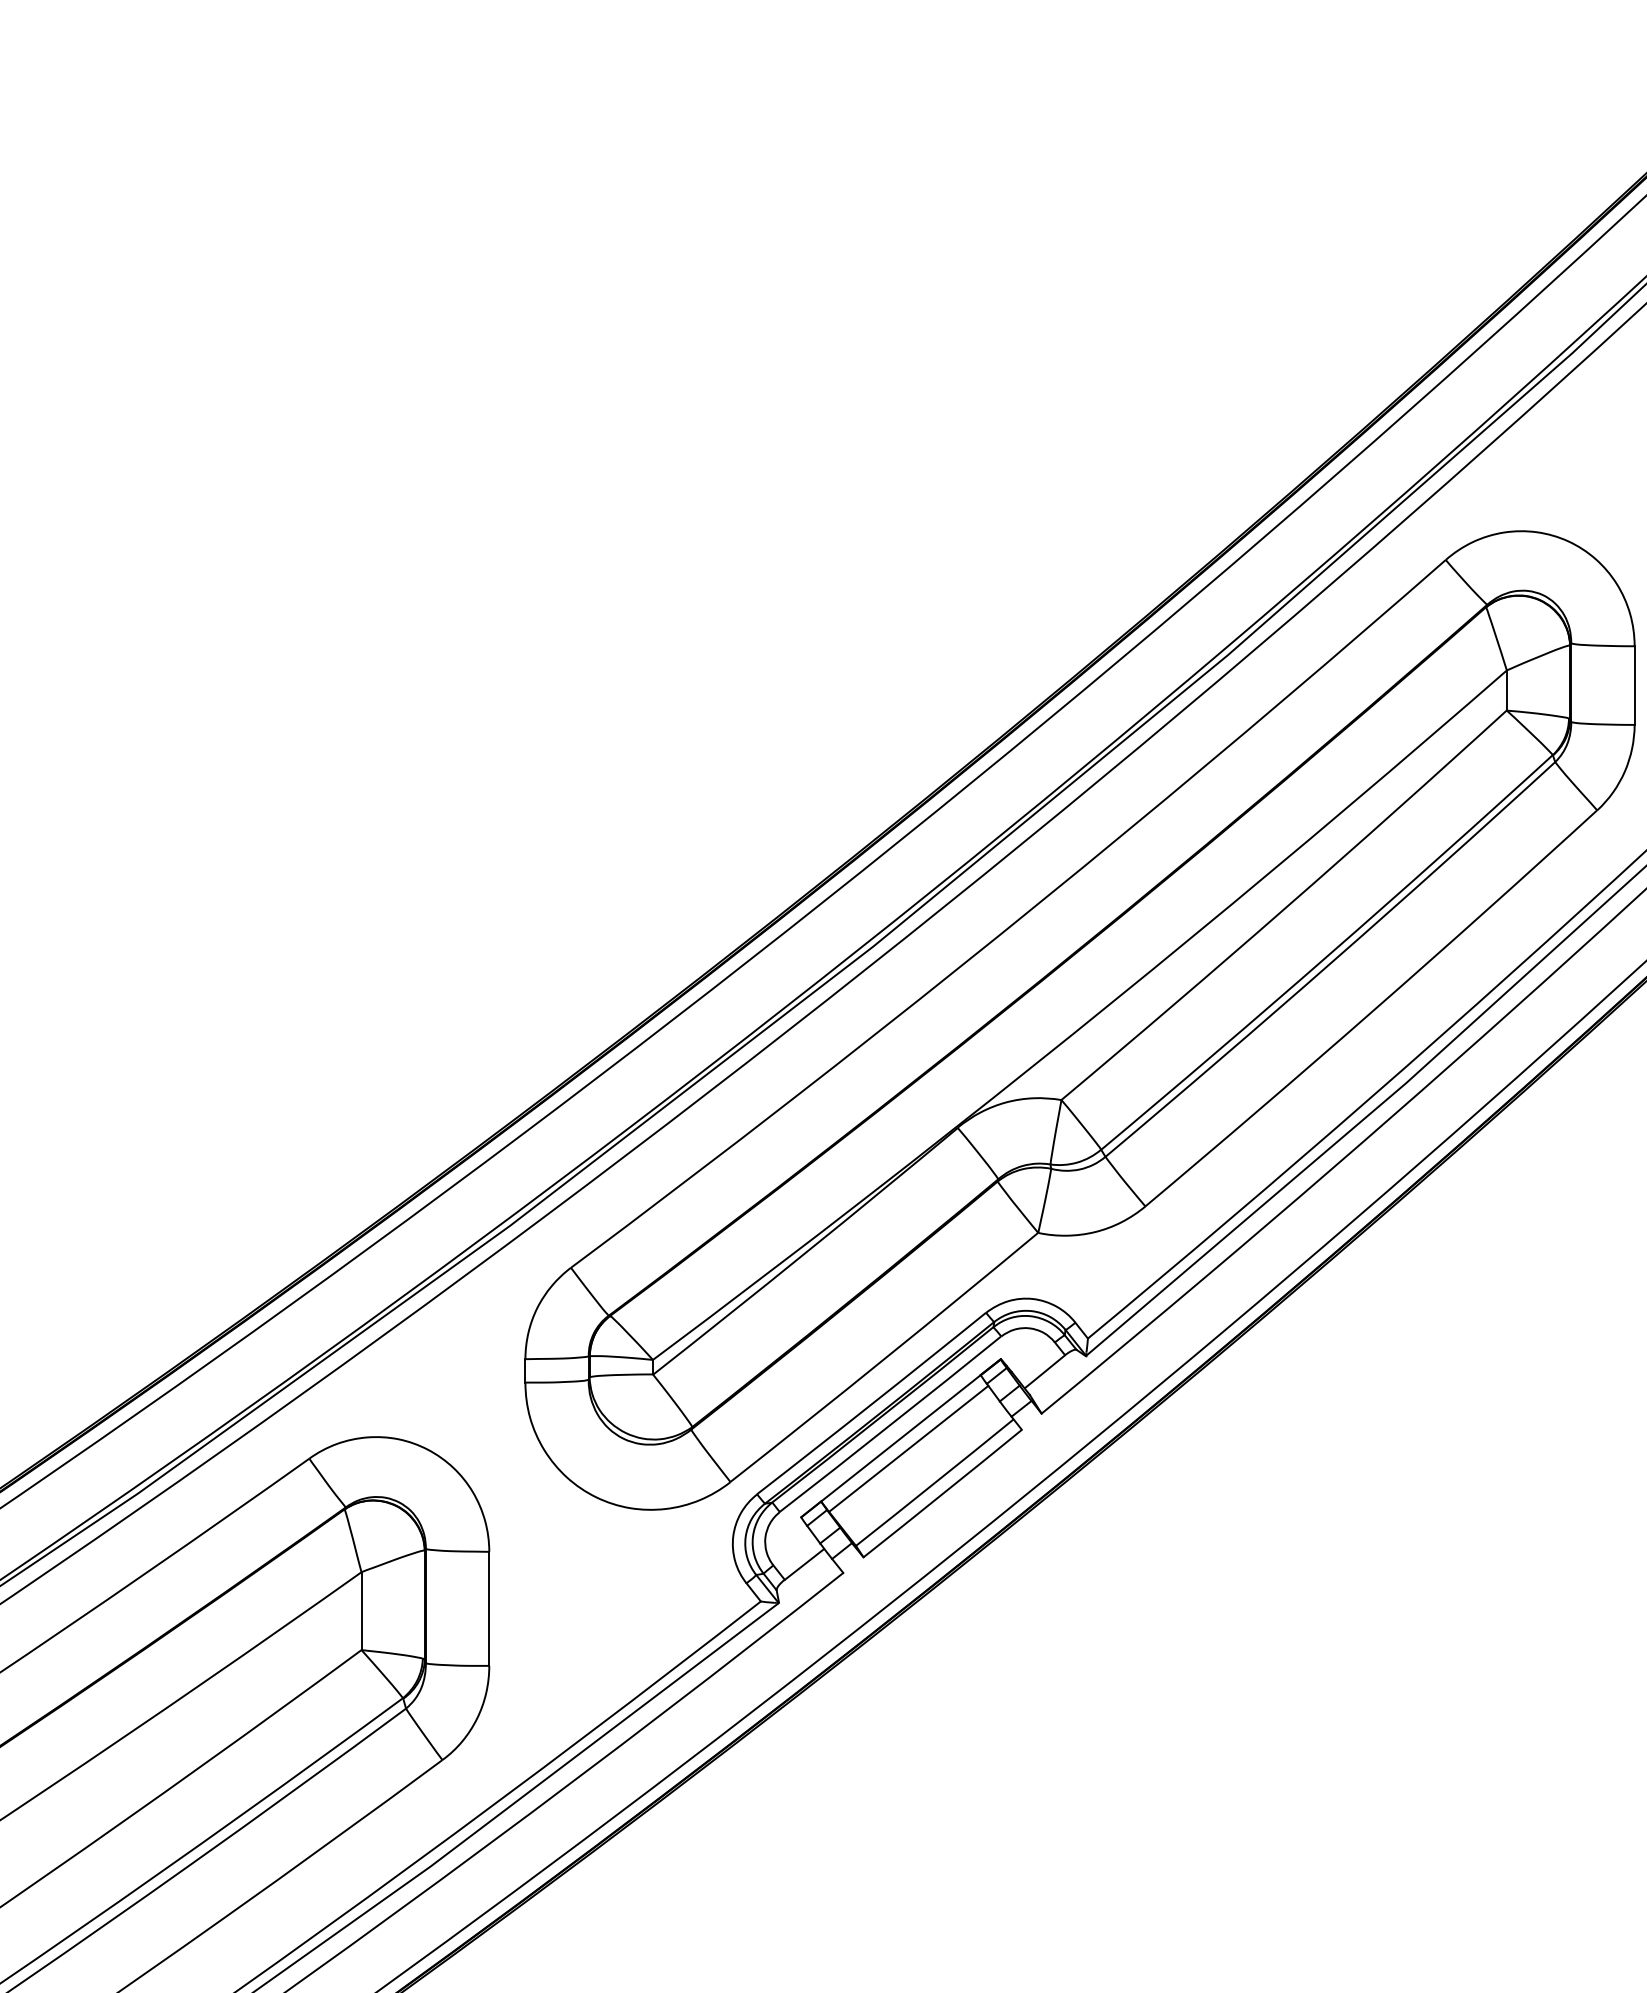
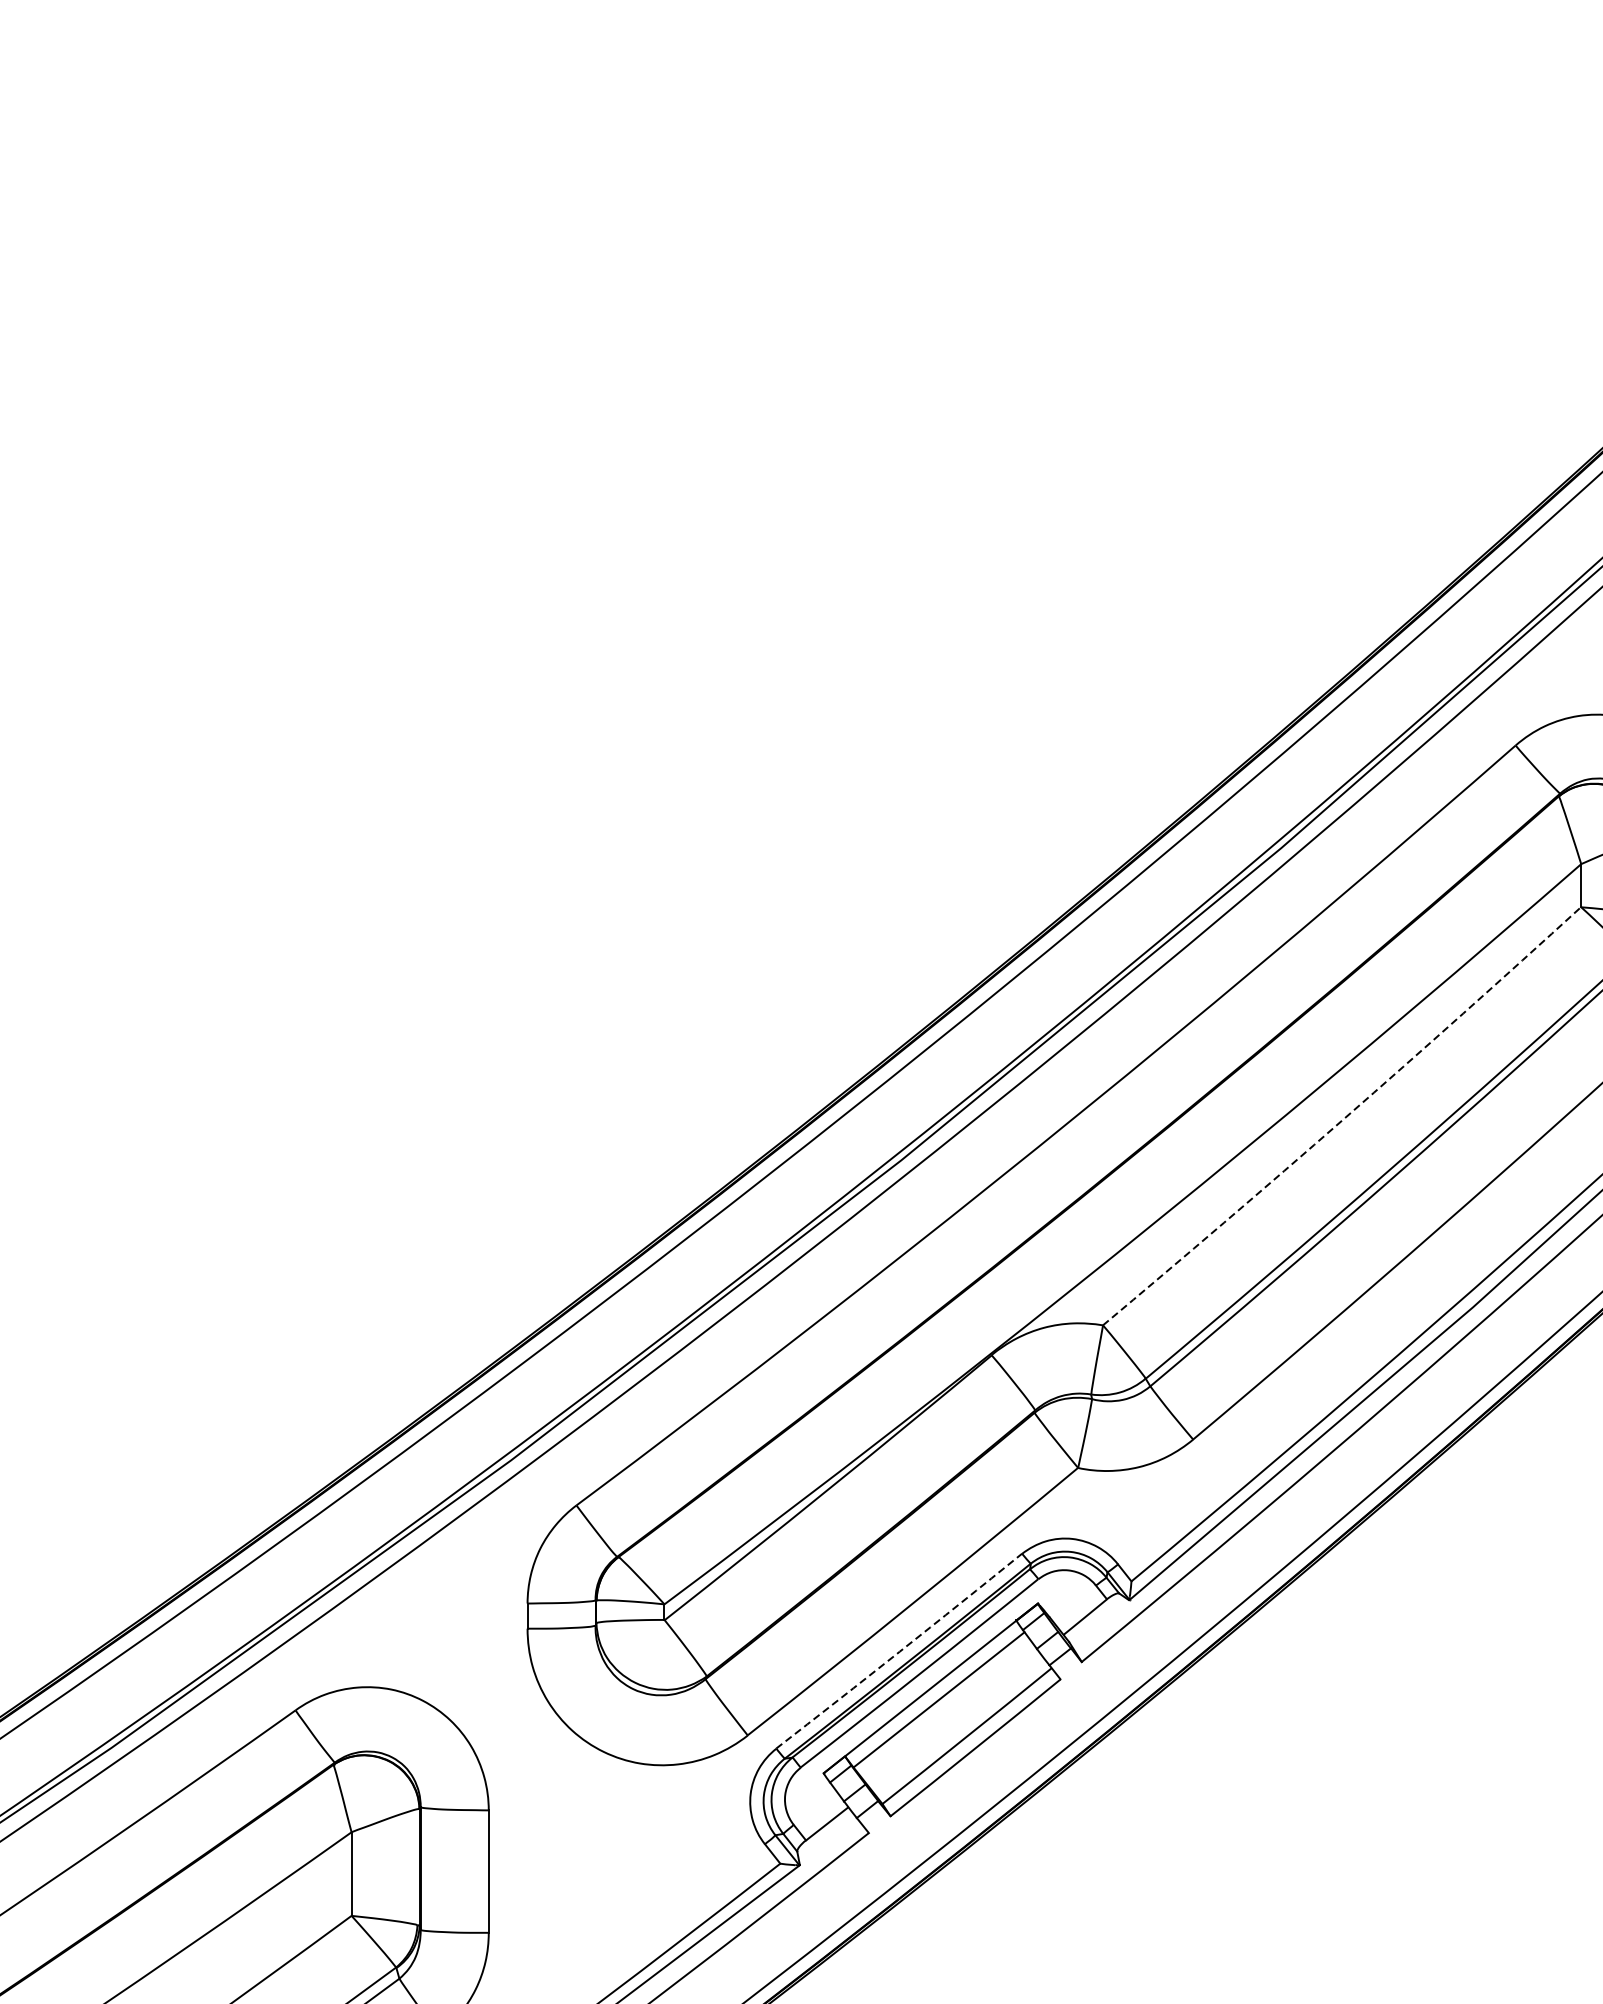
arc: (1286, 907) -> (1344, 1118), solid -> dashed
arc: (872, 1404) -> (900, 1652), solid -> dashed

